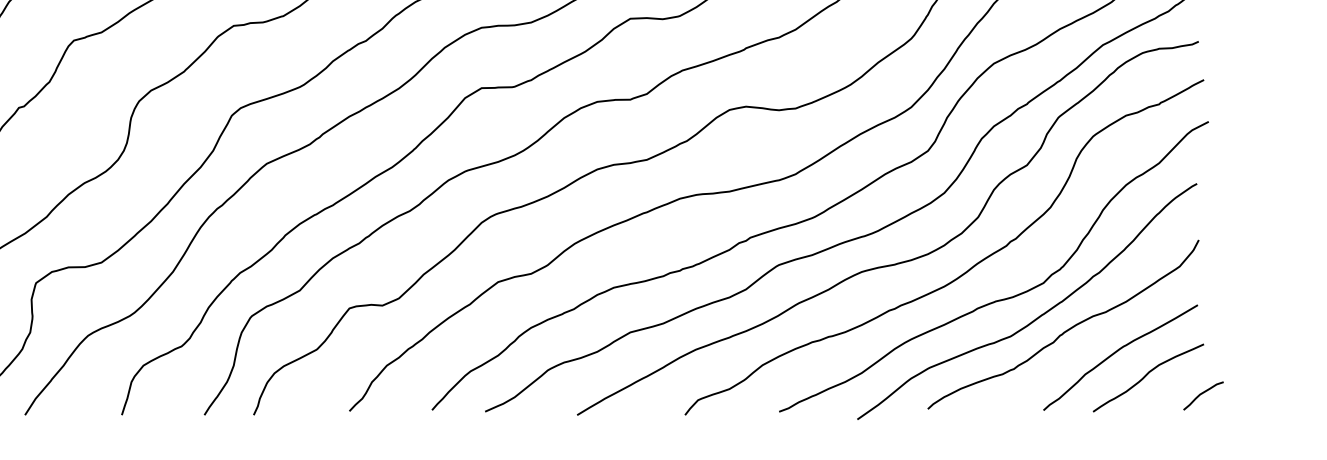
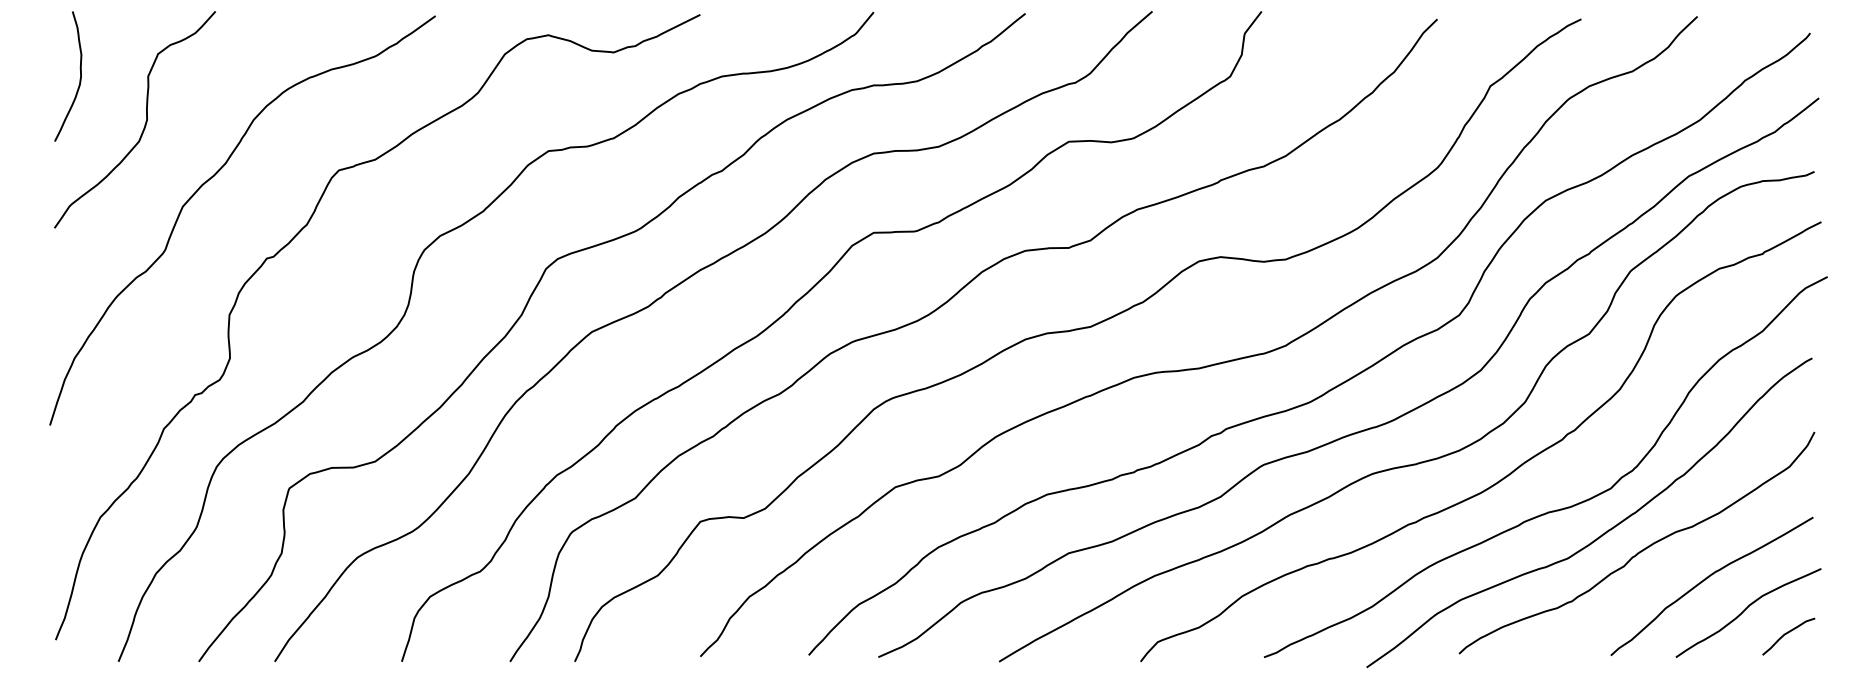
curve: (1201, 394) -> (1786, 634), moved

